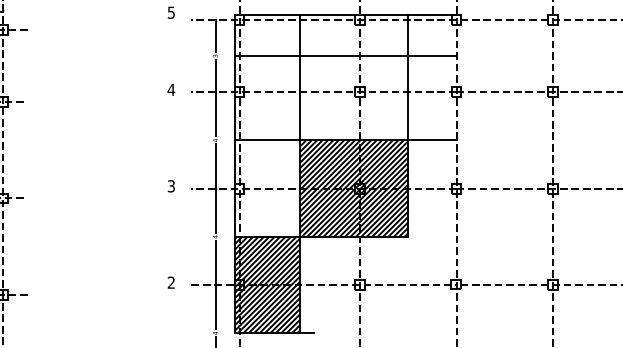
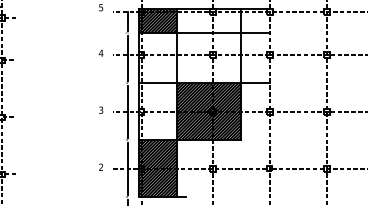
hatch: (266, 36) -> (157, 21), added

